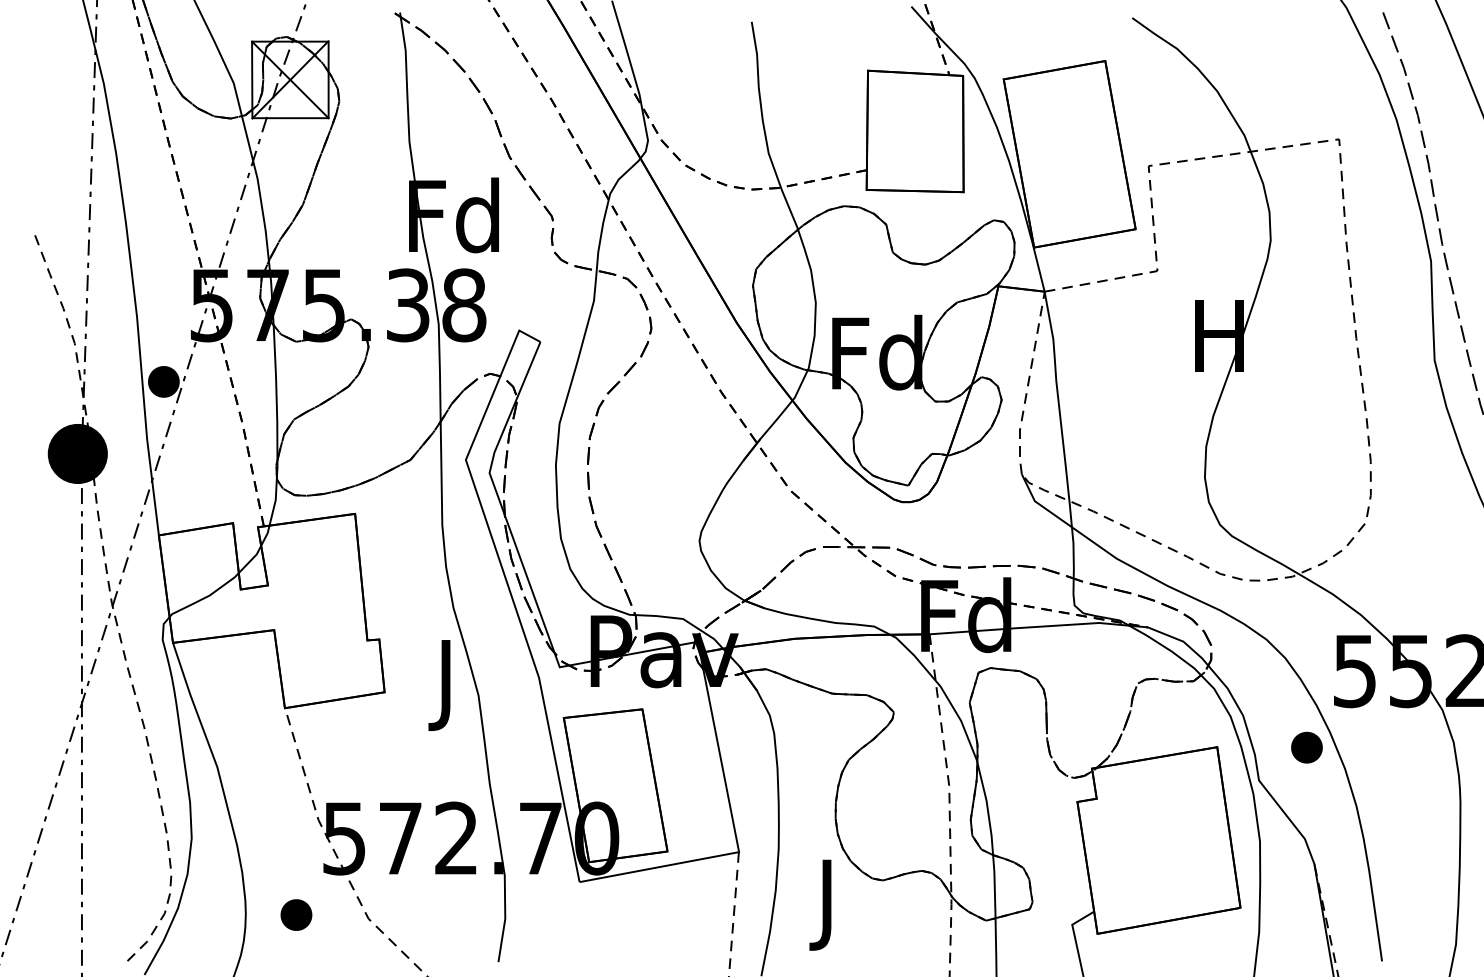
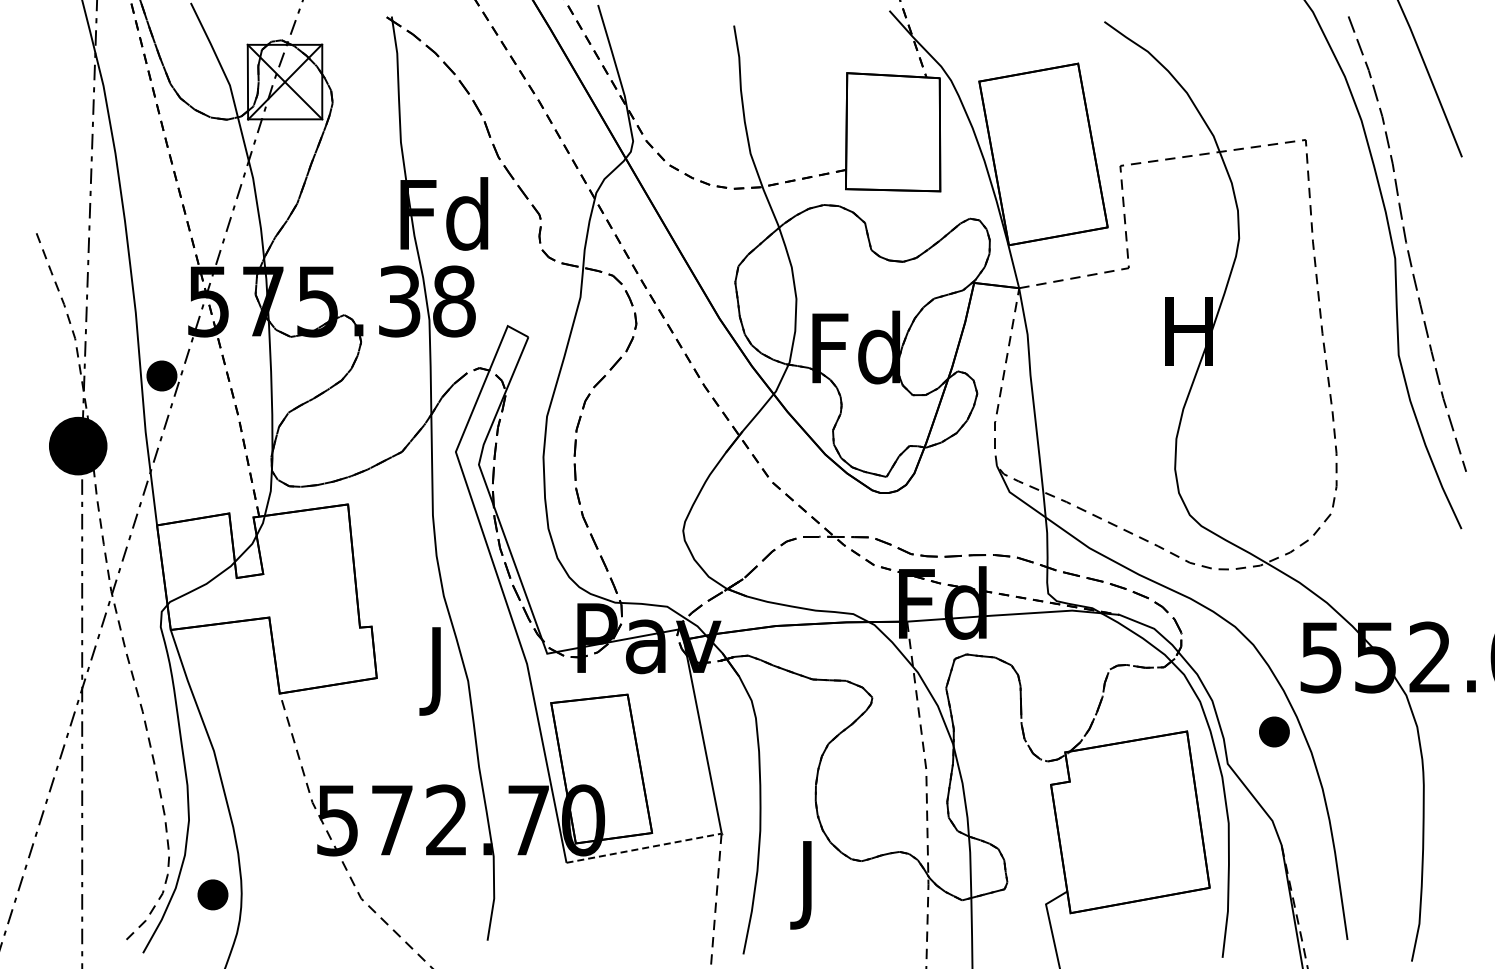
line: (659, 867) -> (644, 848), solid -> dashed
part: (295, 914) -> (212, 894), moved

